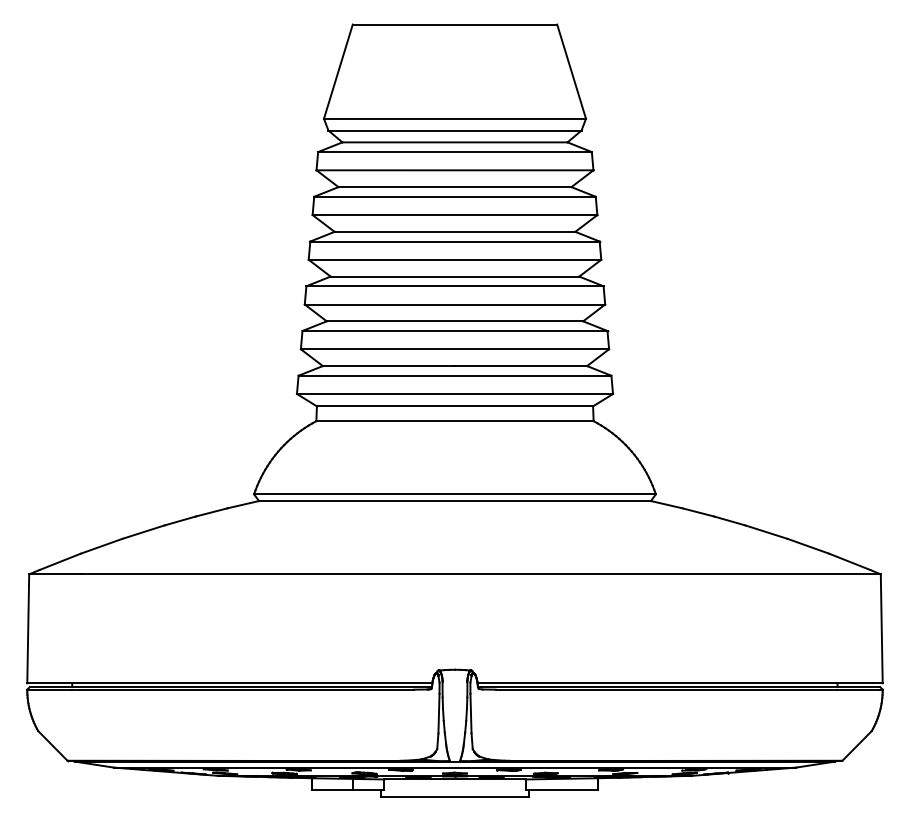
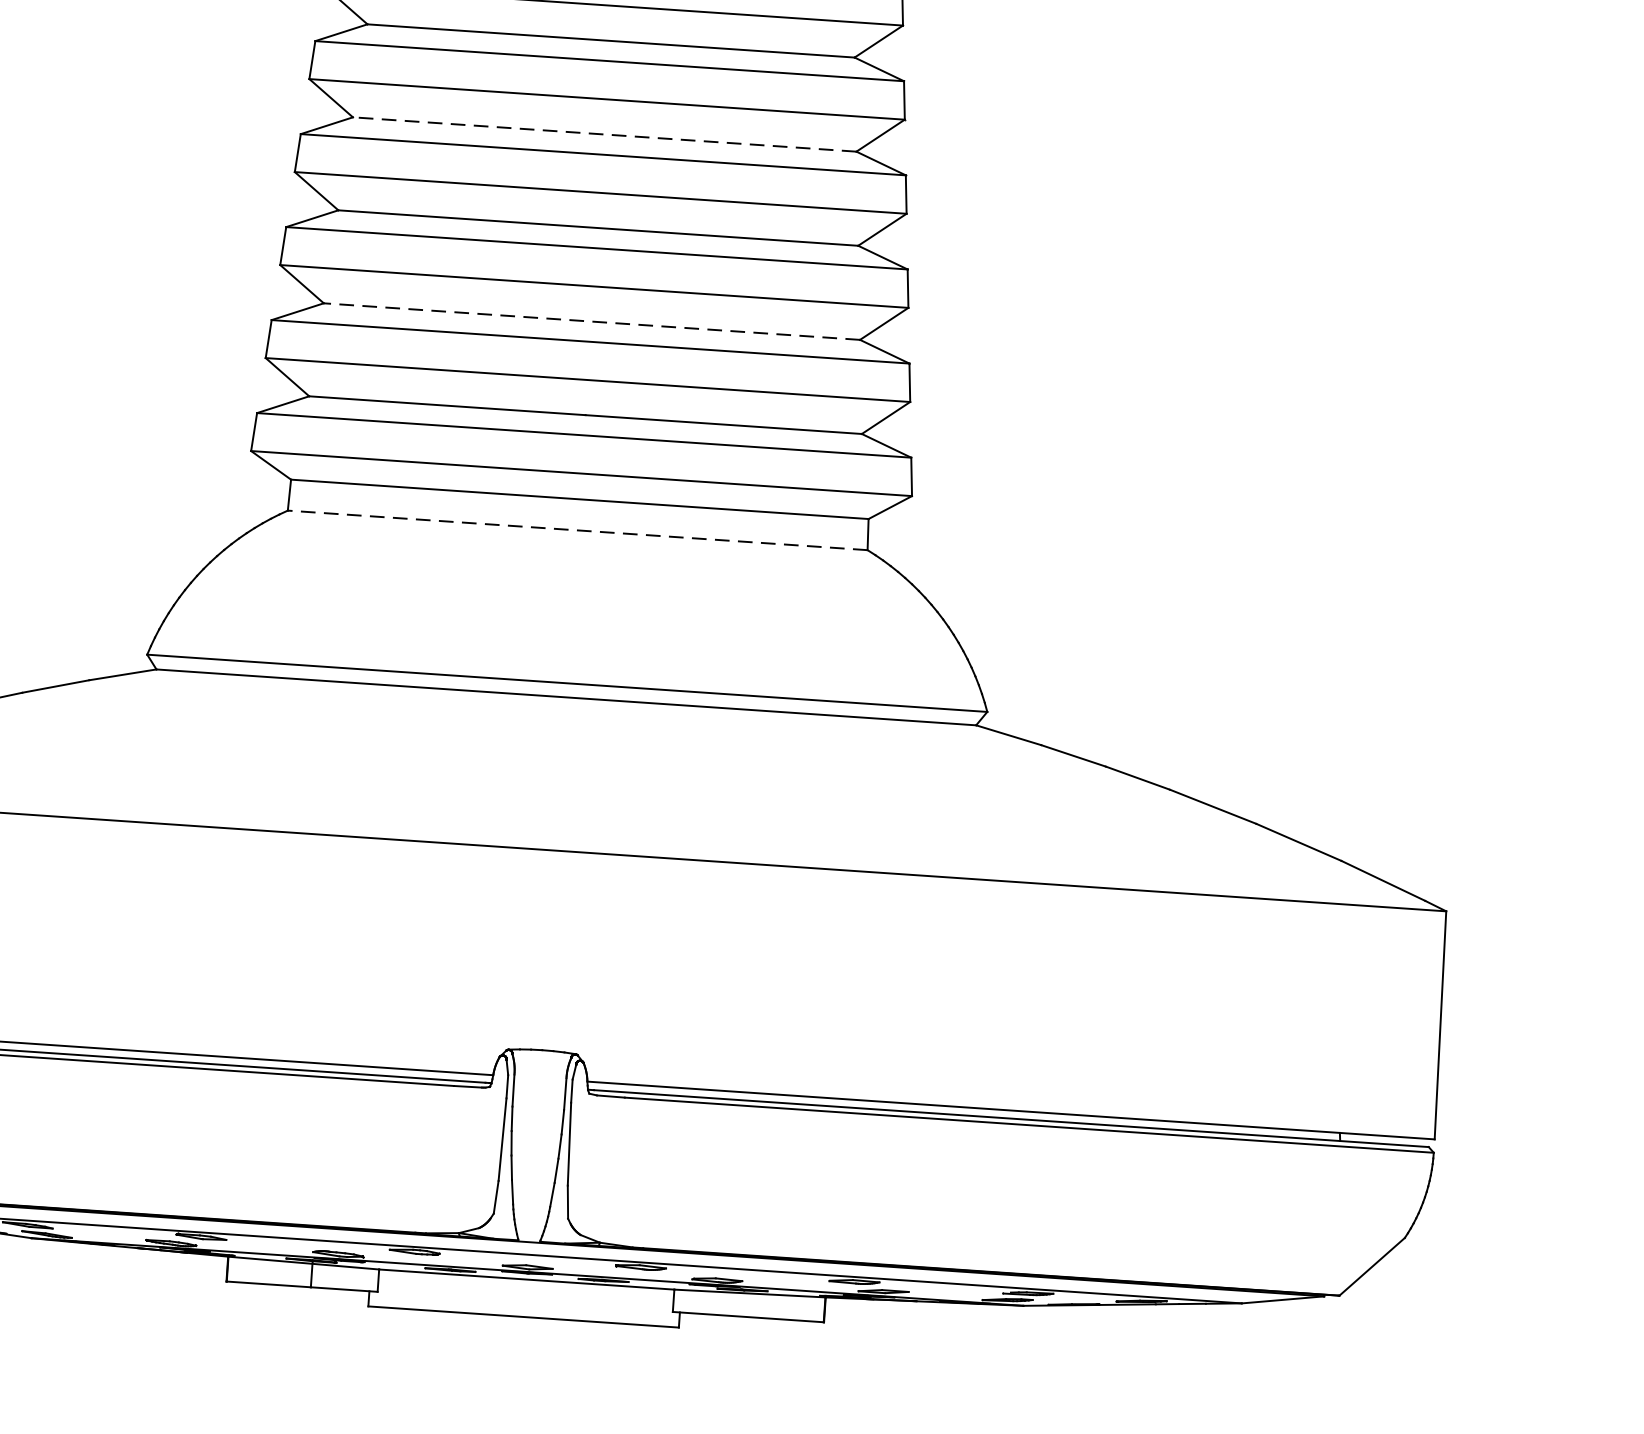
line: (454, 231) -> (603, 133), solid -> dashed
line: (454, 321) -> (590, 321), solid -> dashed
line: (455, 421) -> (578, 531), solid -> dashed

